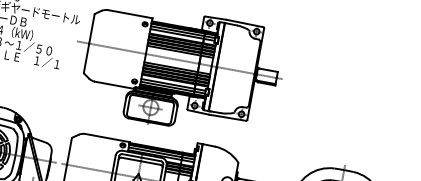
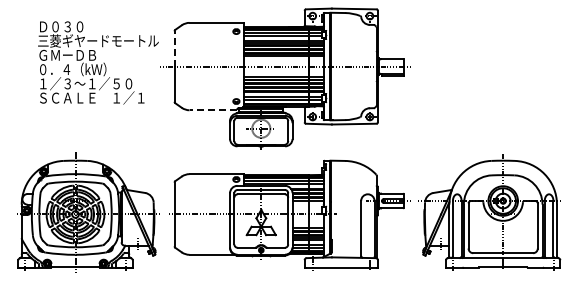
line: (91, 28) -> (174, 48), solid -> dashed
line: (114, 85) -> (213, 110), solid -> dashed

